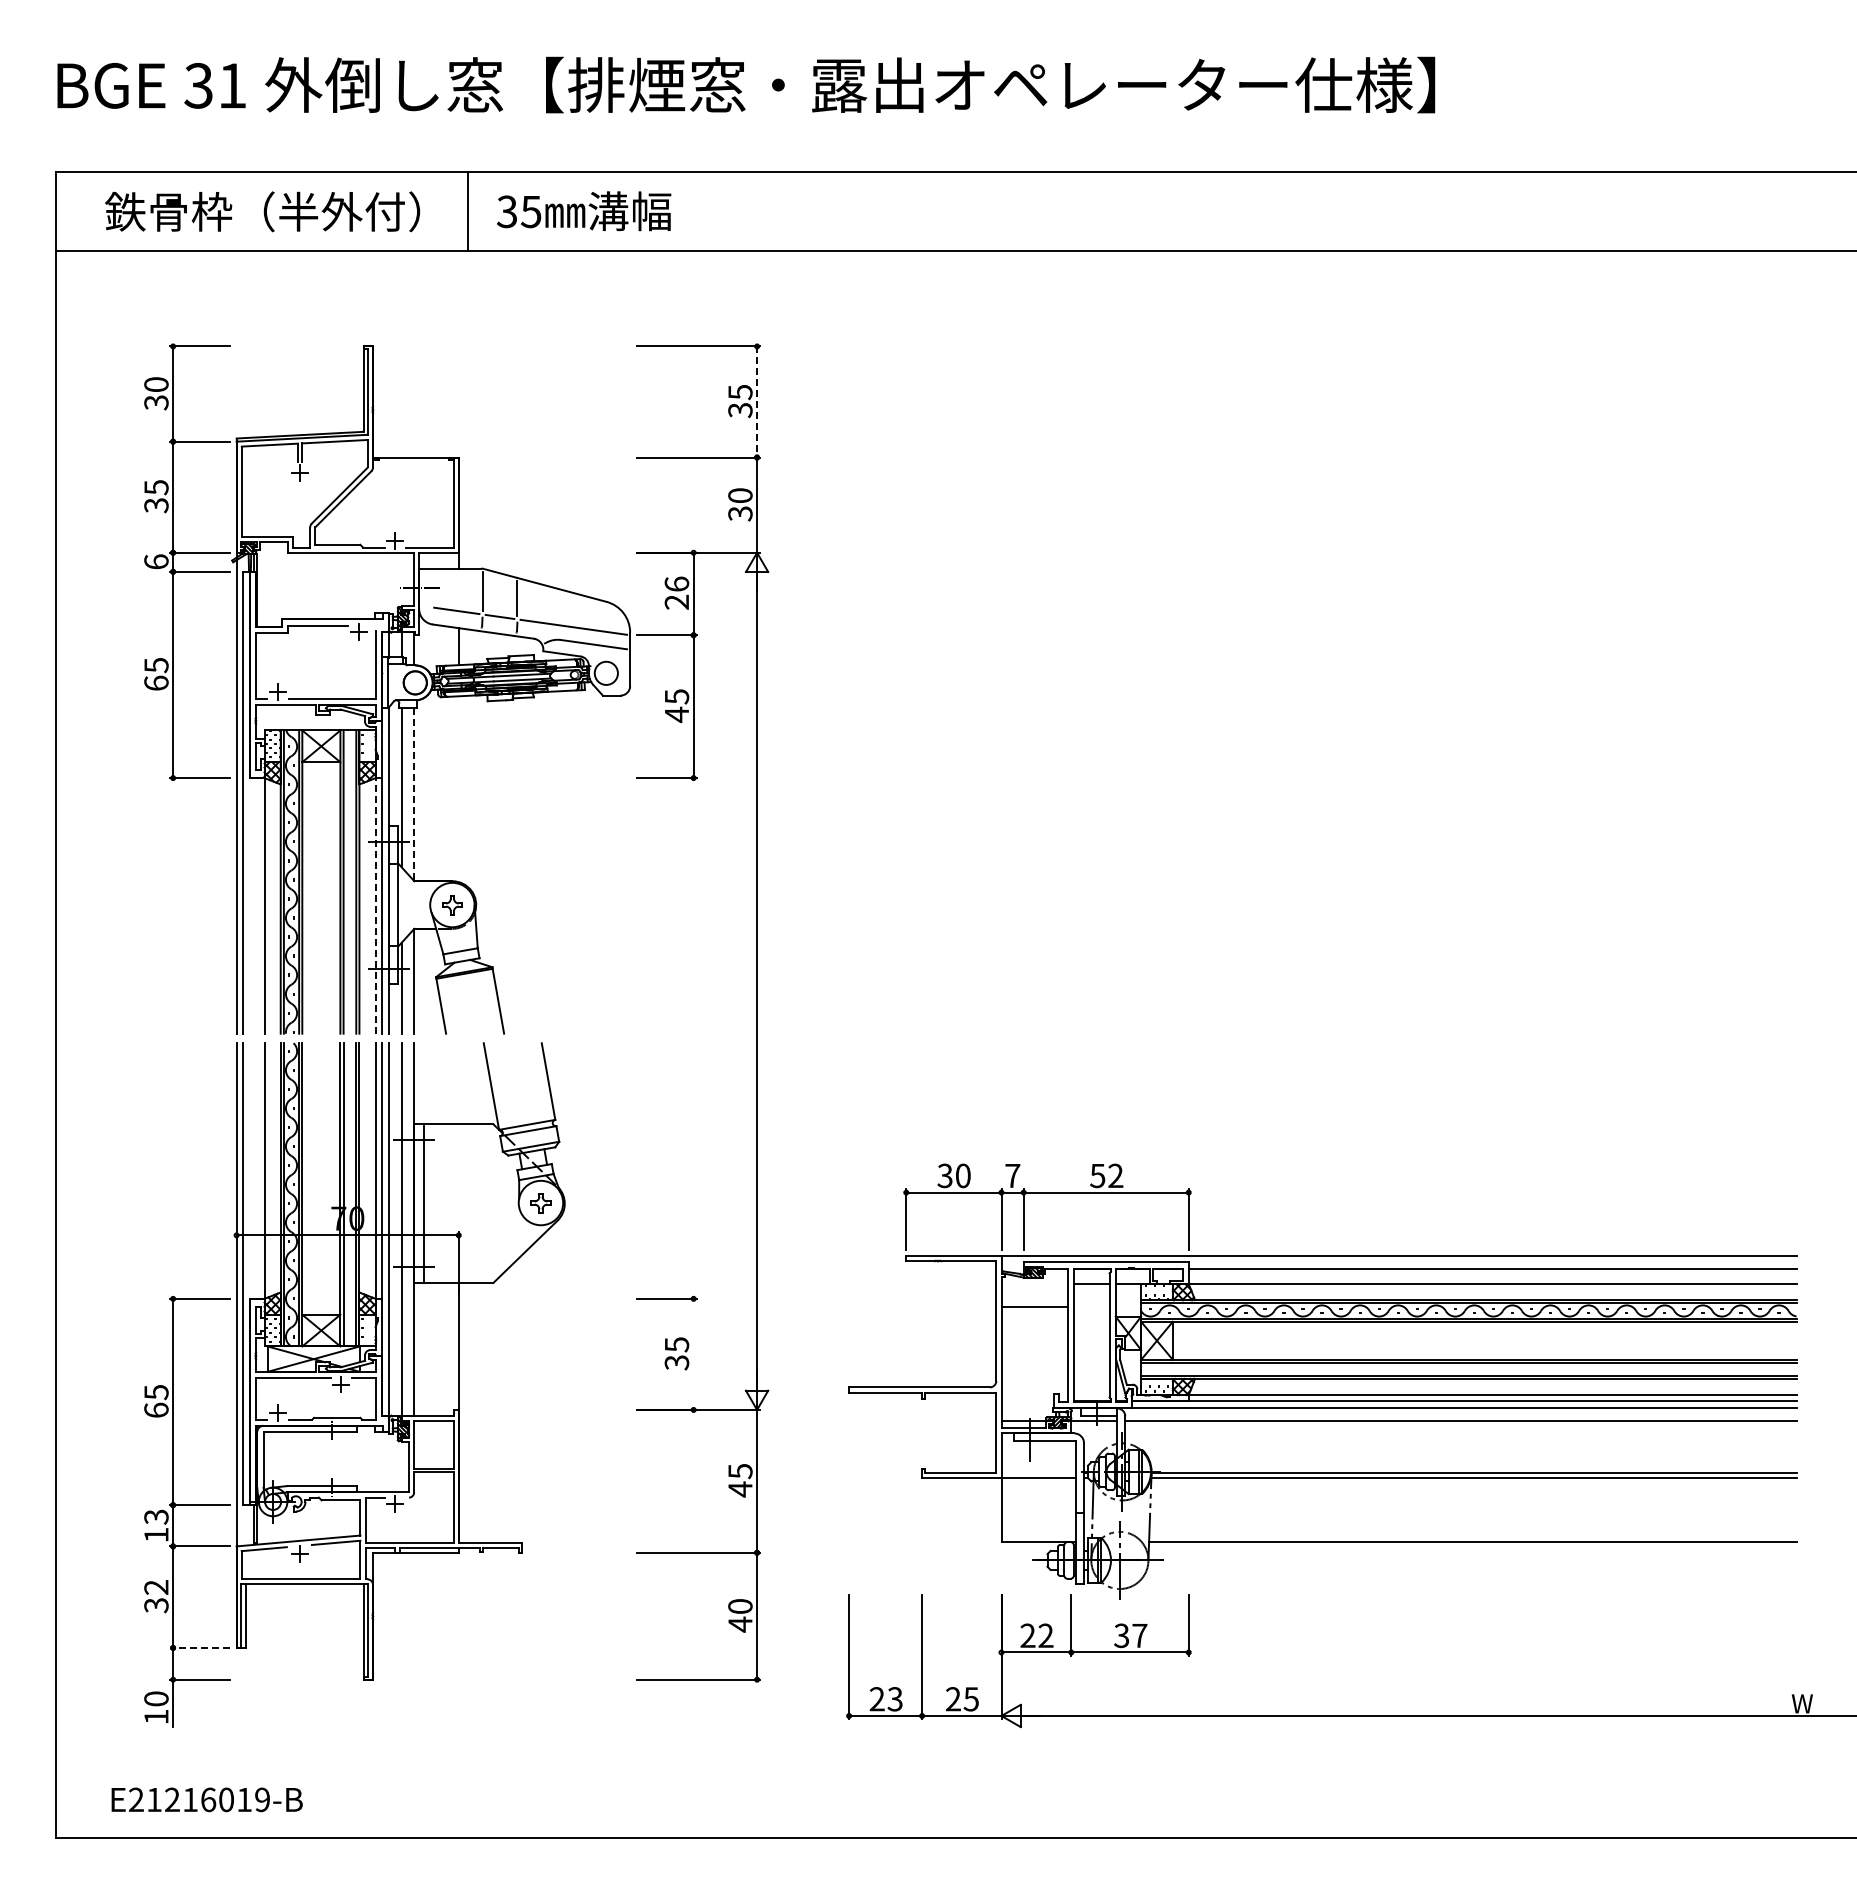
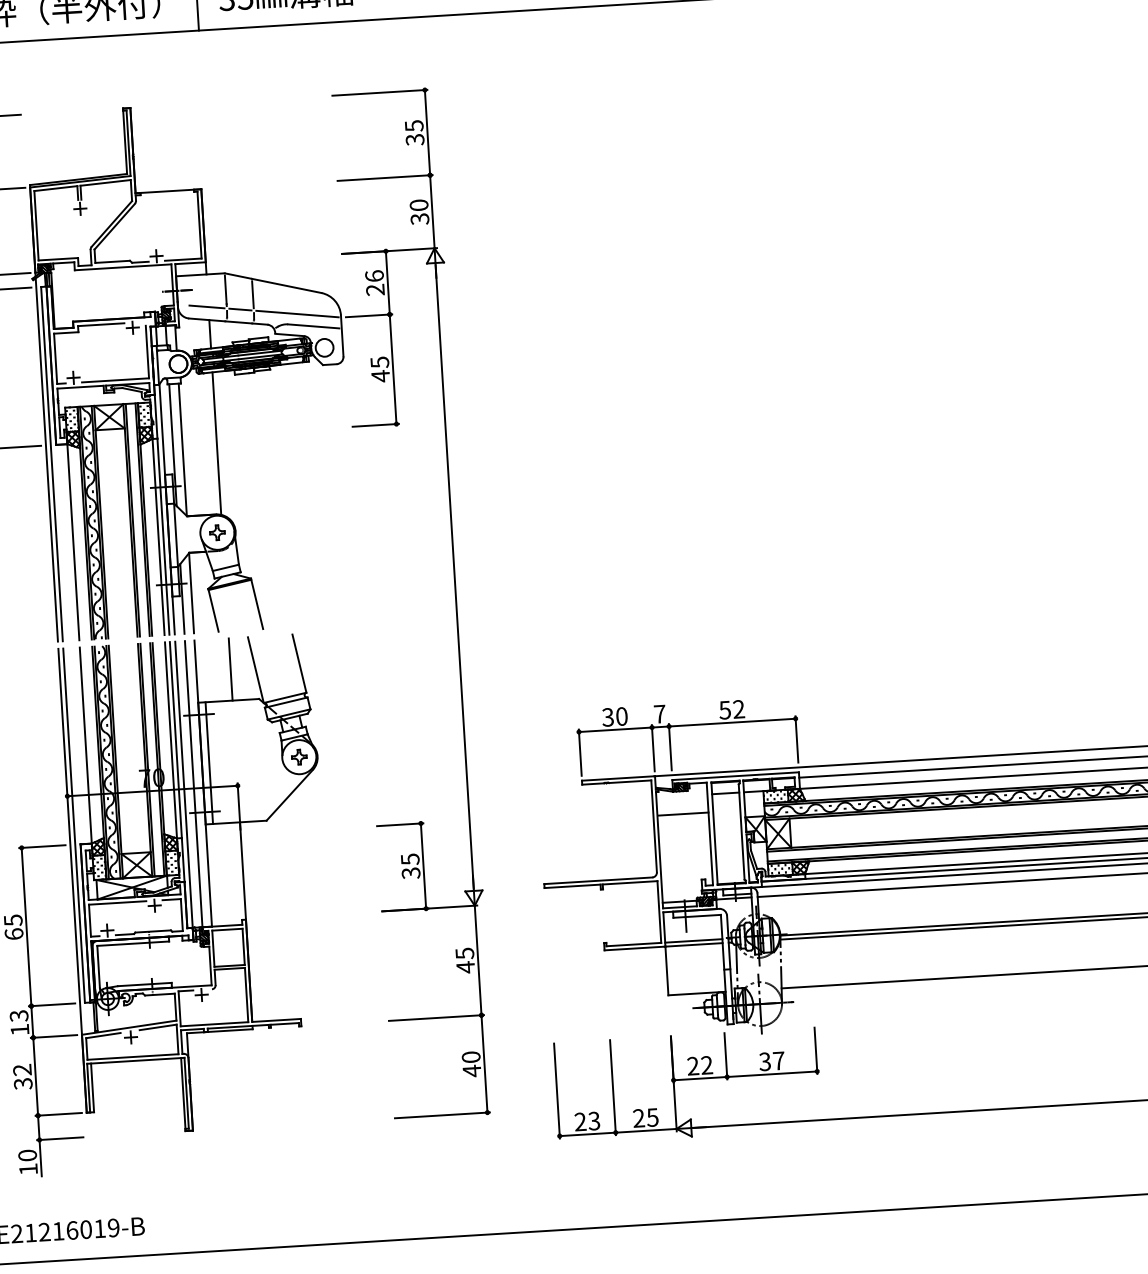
line: (757, 402) -> (427, 133), dashed -> solid
line: (458, 789) -> (216, 443), added
line: (414, 795) -> (183, 450), dashed -> solid
line: (375, 905) -> (158, 536), dashed -> solid
line: (458, 1083) -> (230, 669), added
line: (693, 1353) -> (423, 865), added
line: (1038, 1473) -> (693, 941), added
line: (199, 1647) -> (58, 1114), dashed -> solid

